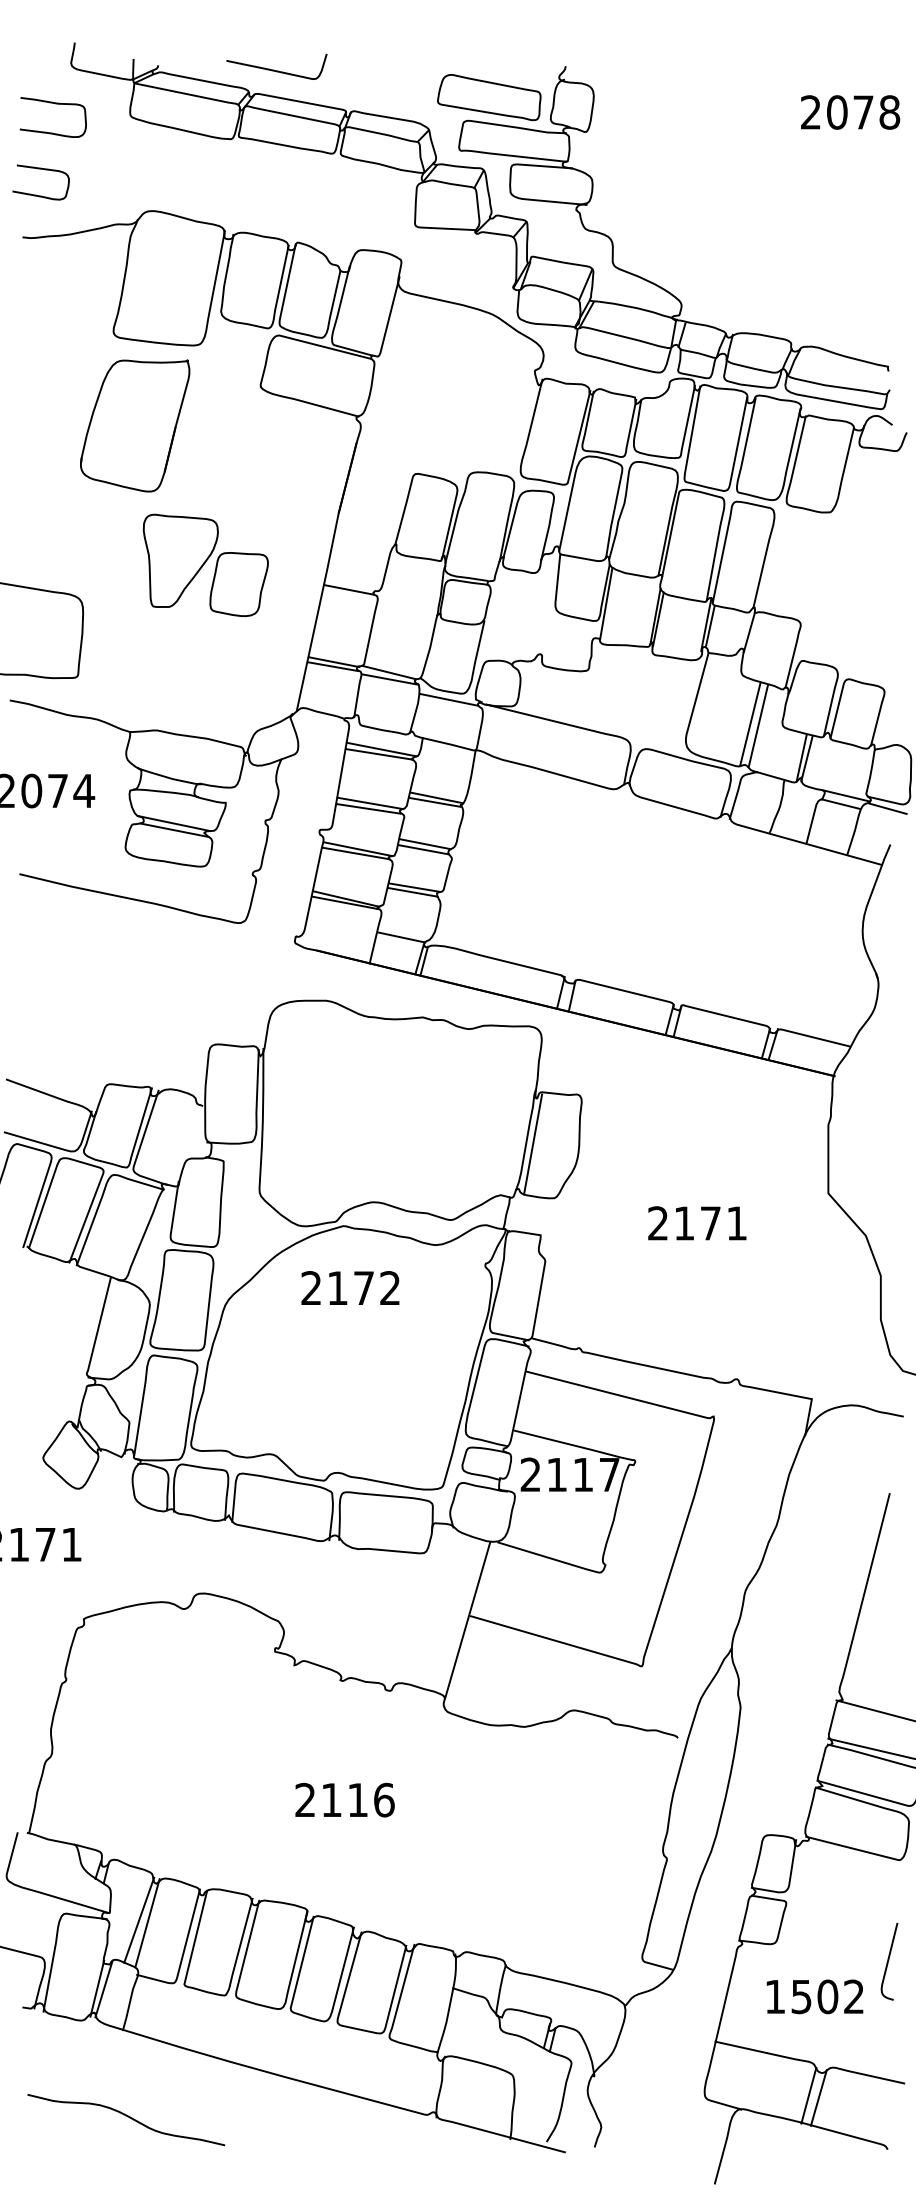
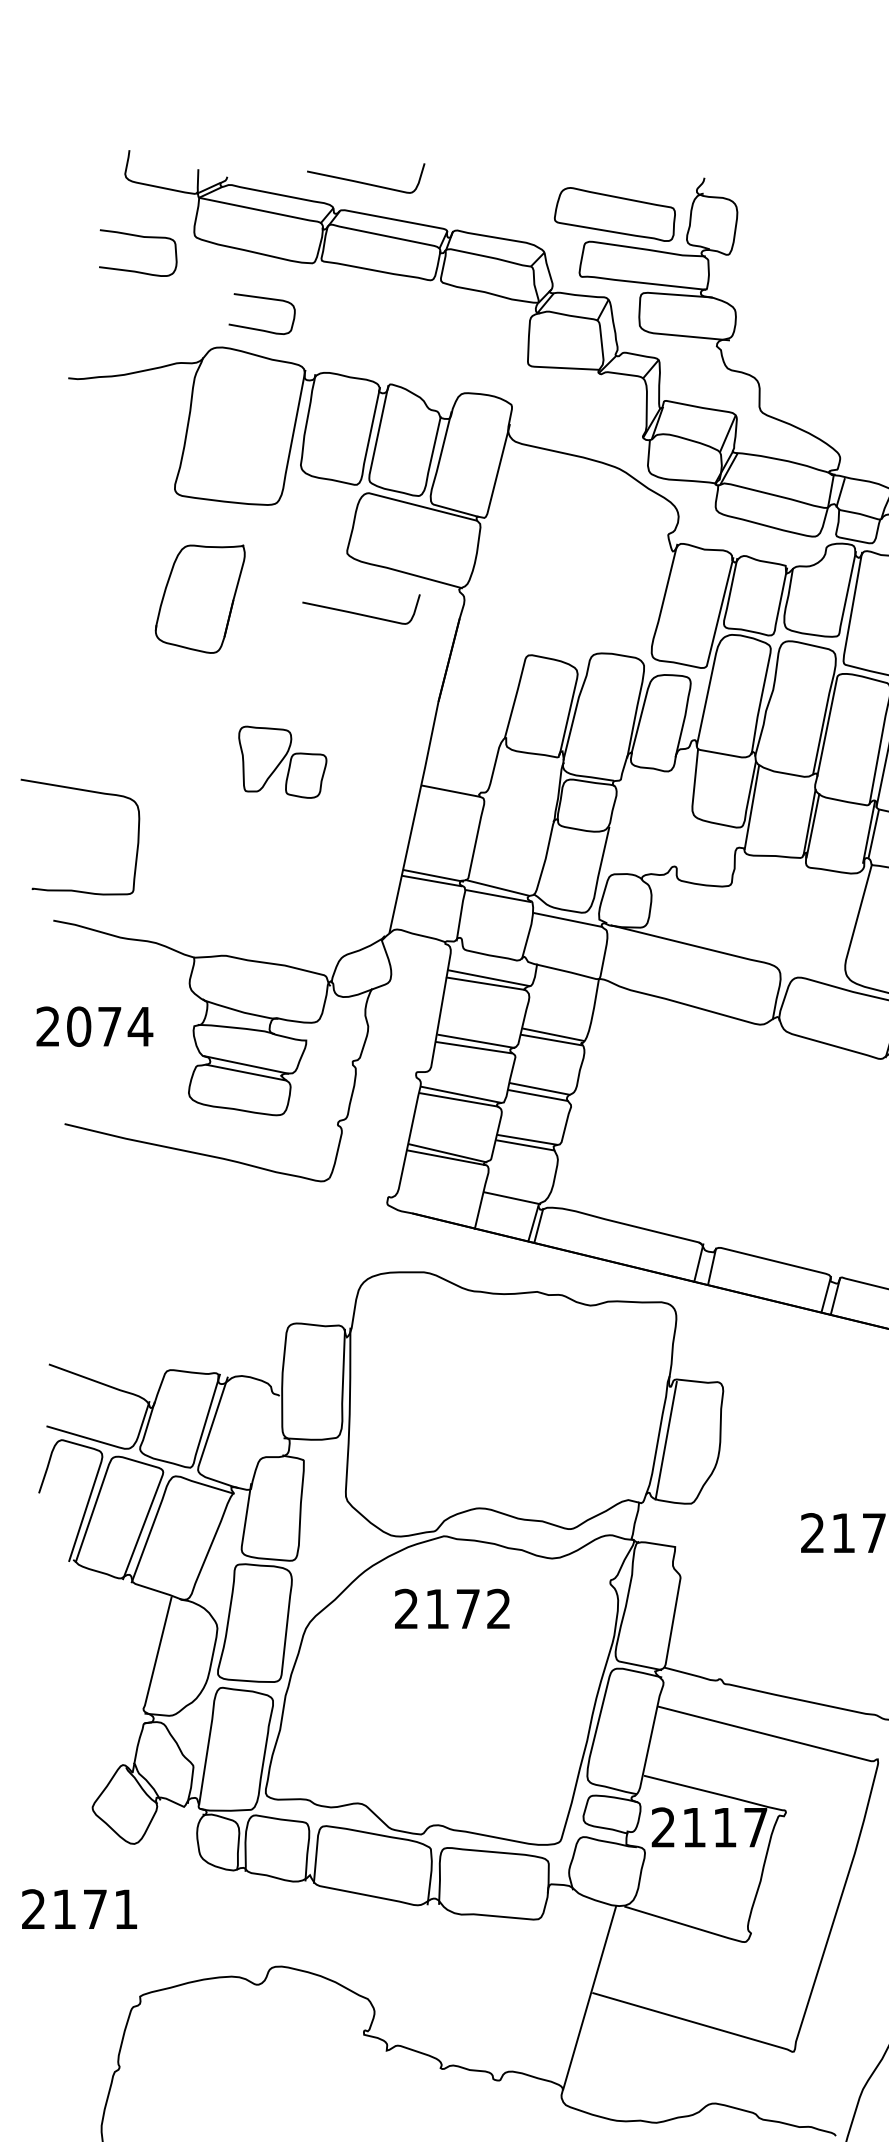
curve: (55, 104) -> (140, 237), moved
curve: (44, 170) -> (266, 299), moved
part: (135, 425) -> (200, 598), size x0.7
curve: (270, 437) -> (358, 612), added
part: (205, 564) -> (282, 761), size x0.6

